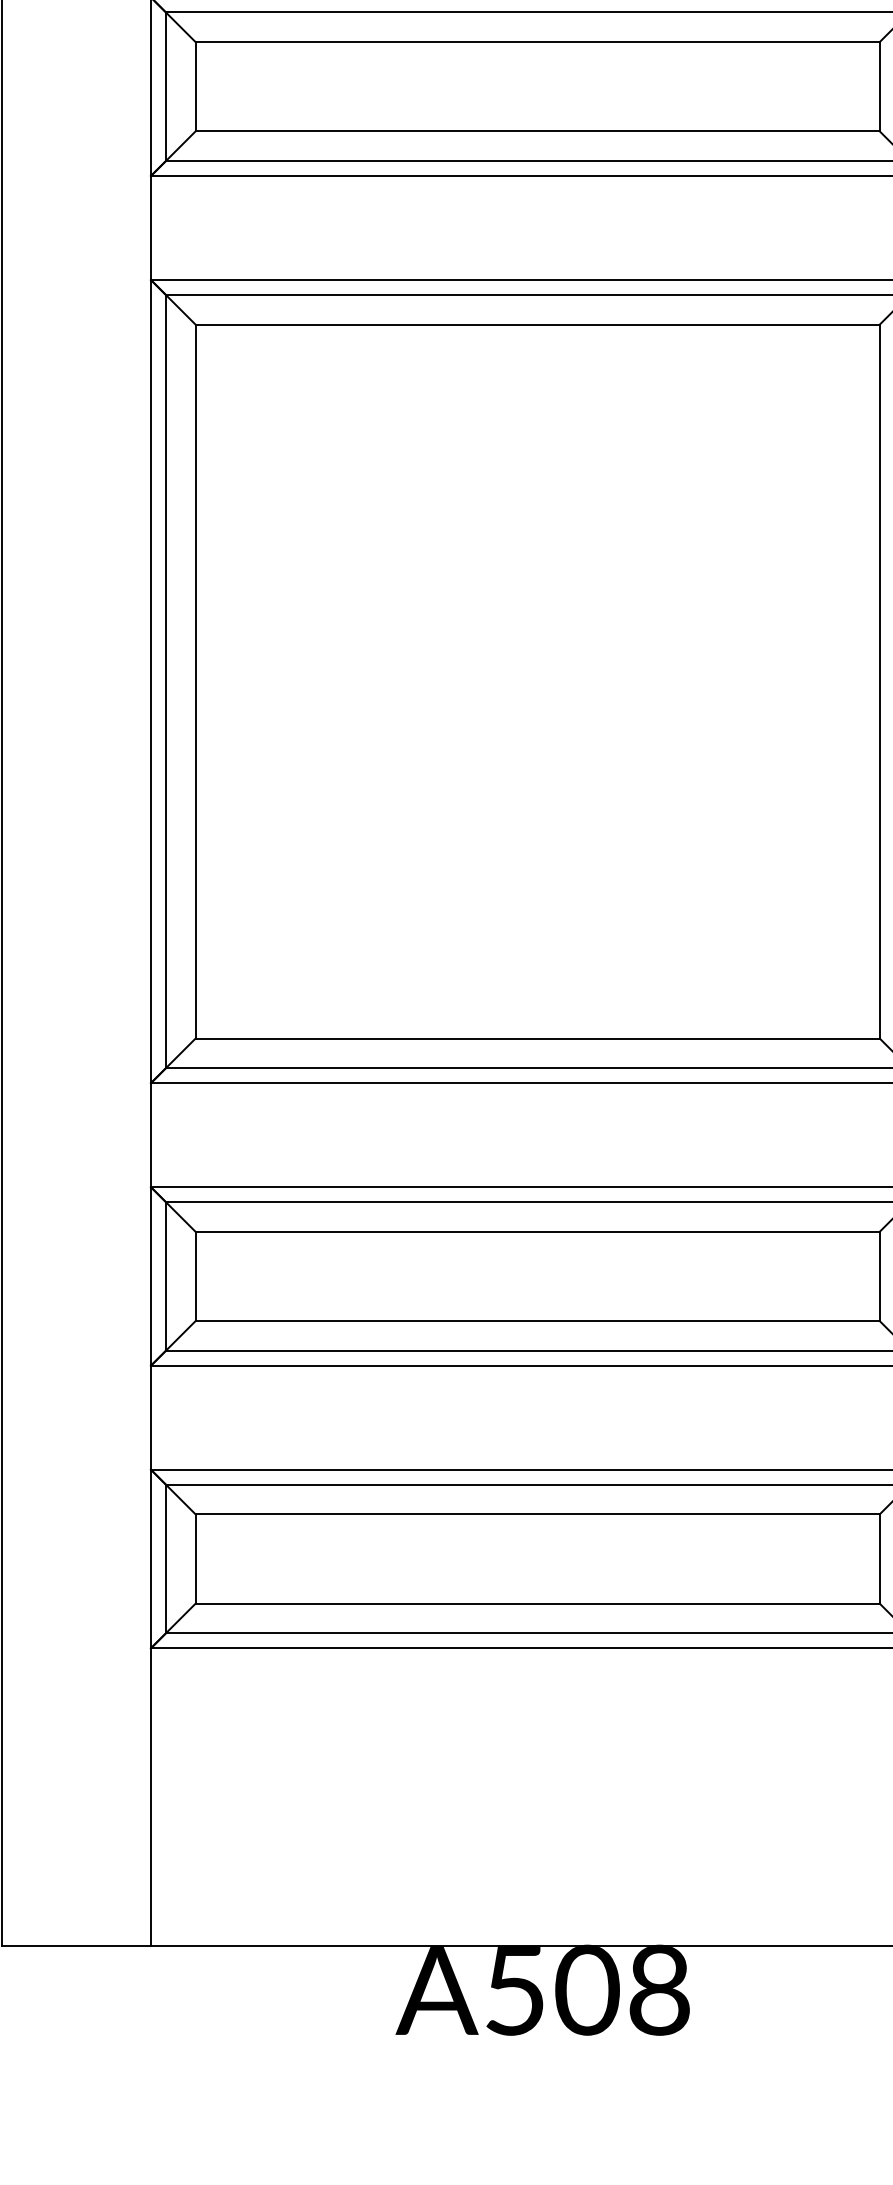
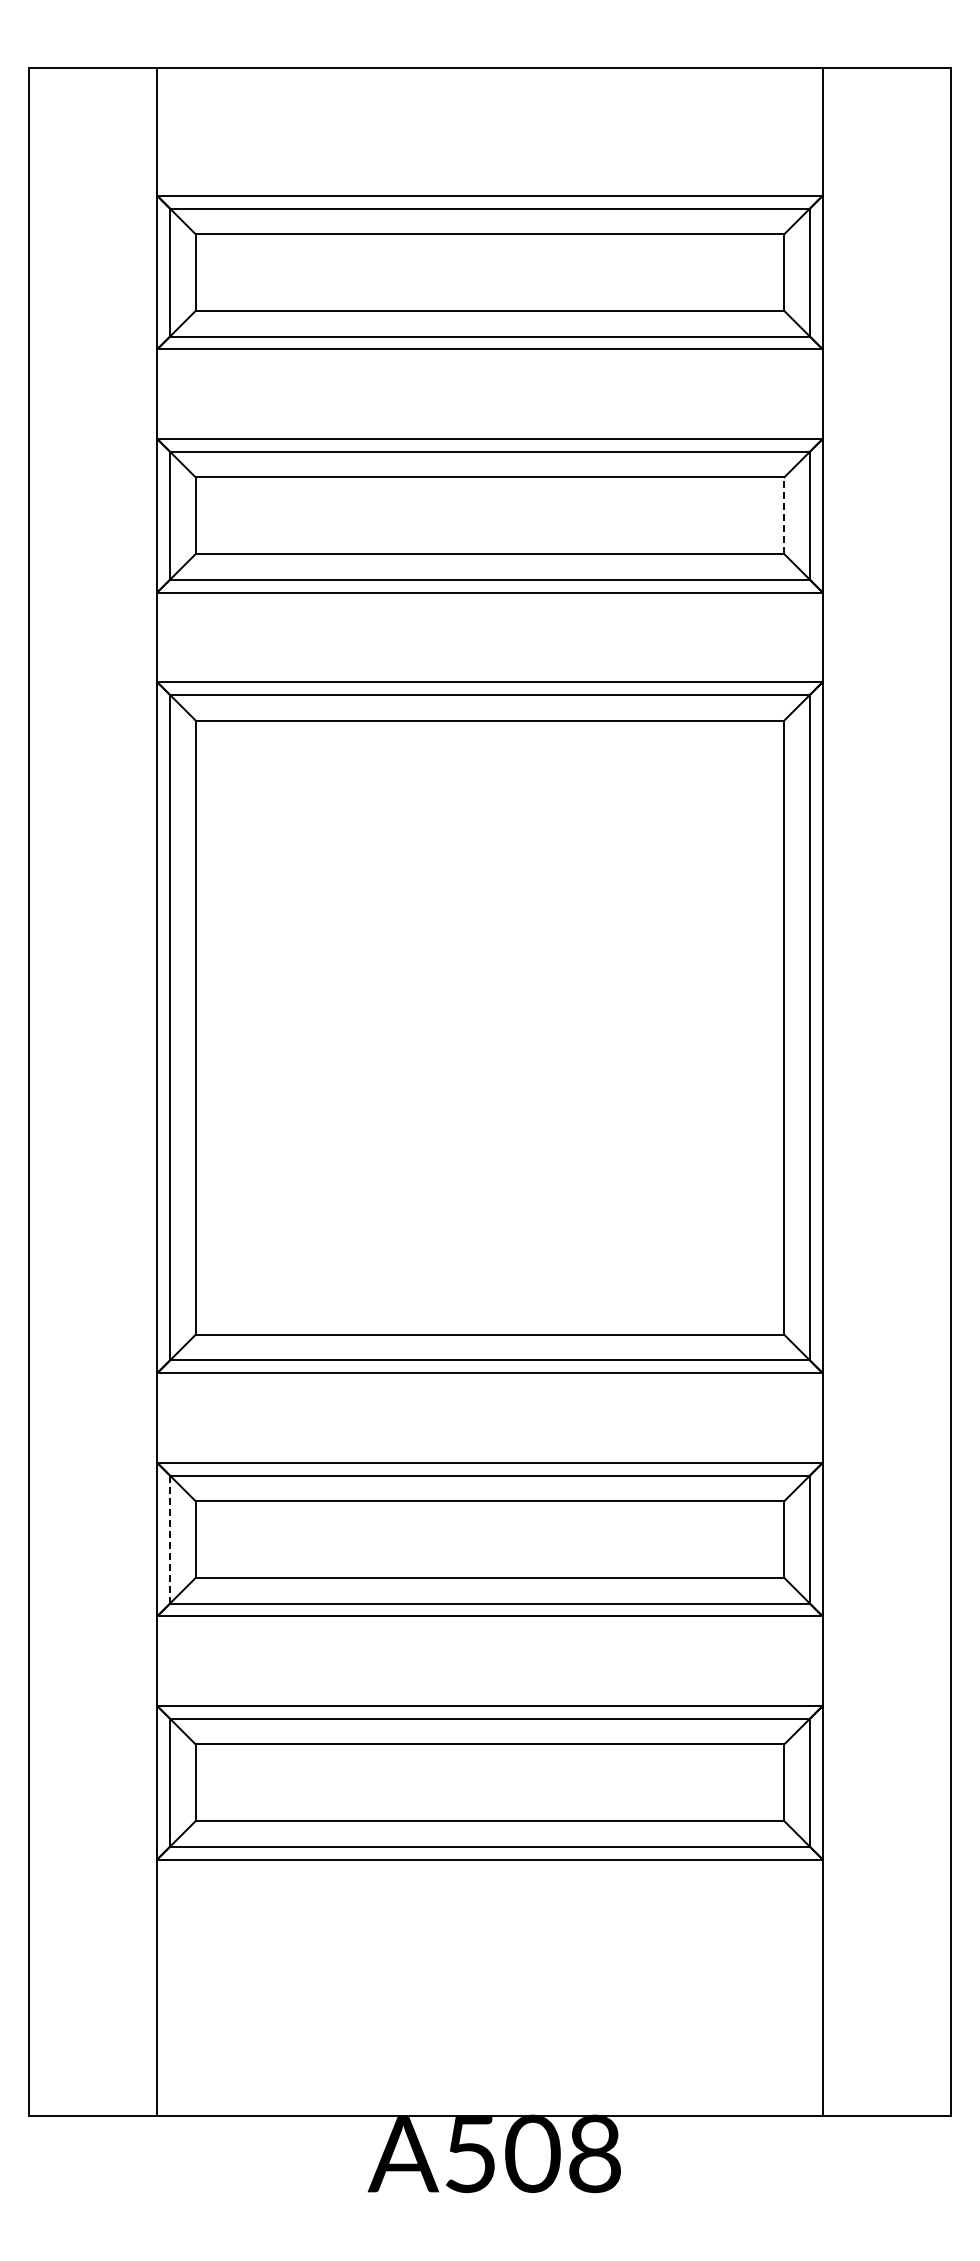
line: (879, 86) -> (784, 515), solid -> dashed
line: (166, 1276) -> (170, 1539), solid -> dashed

